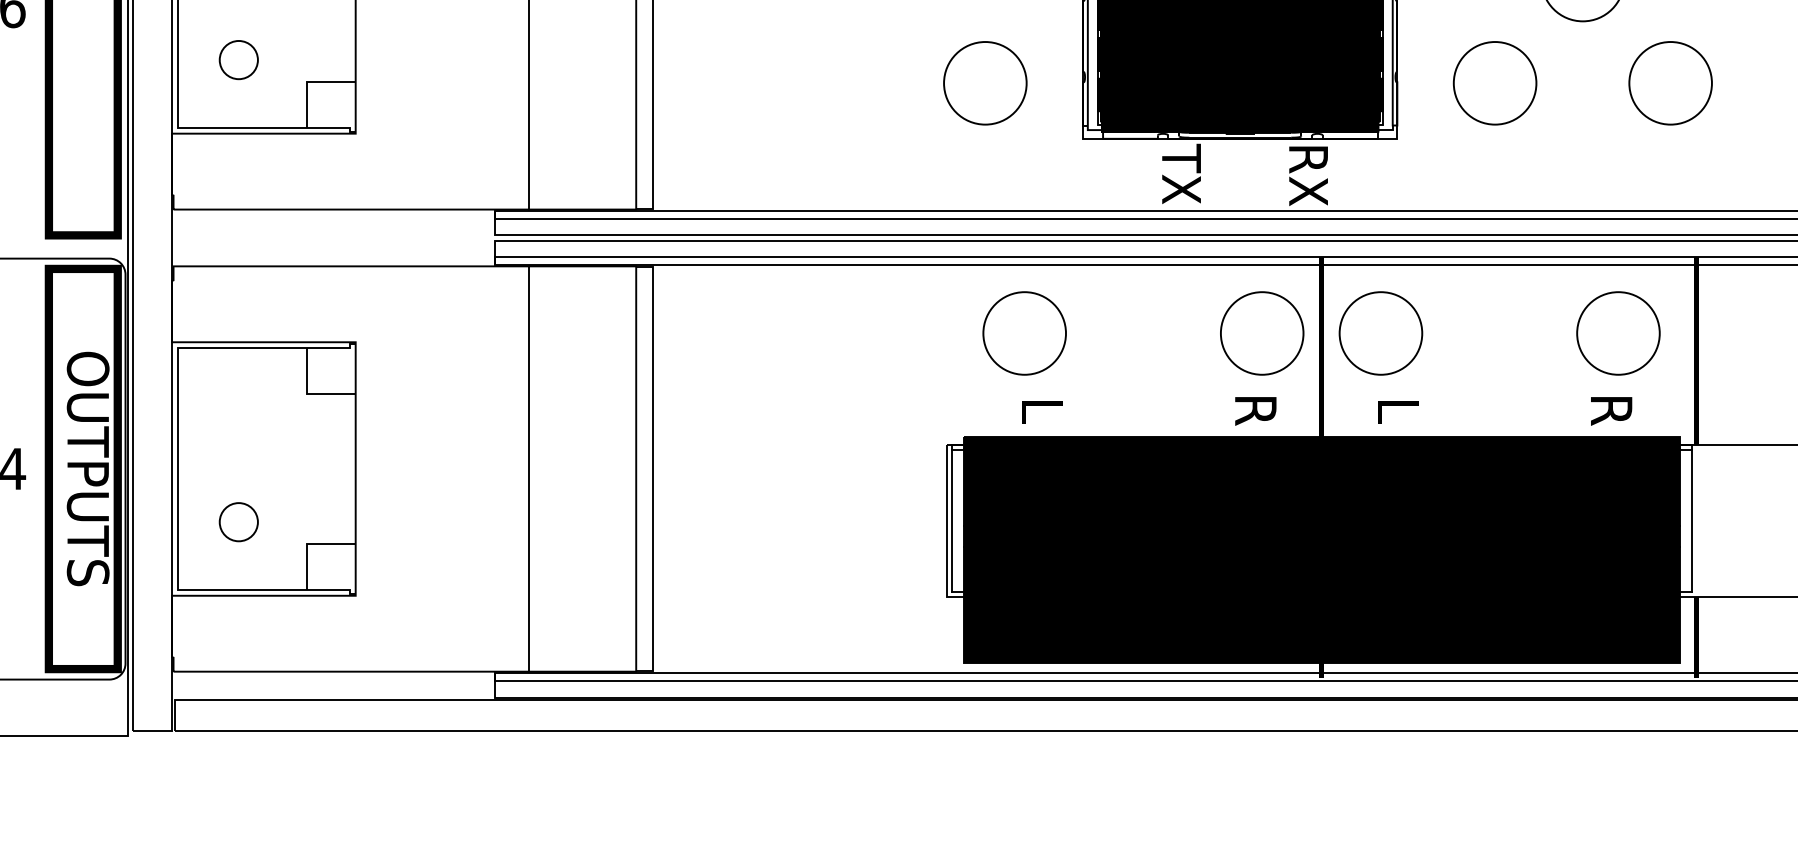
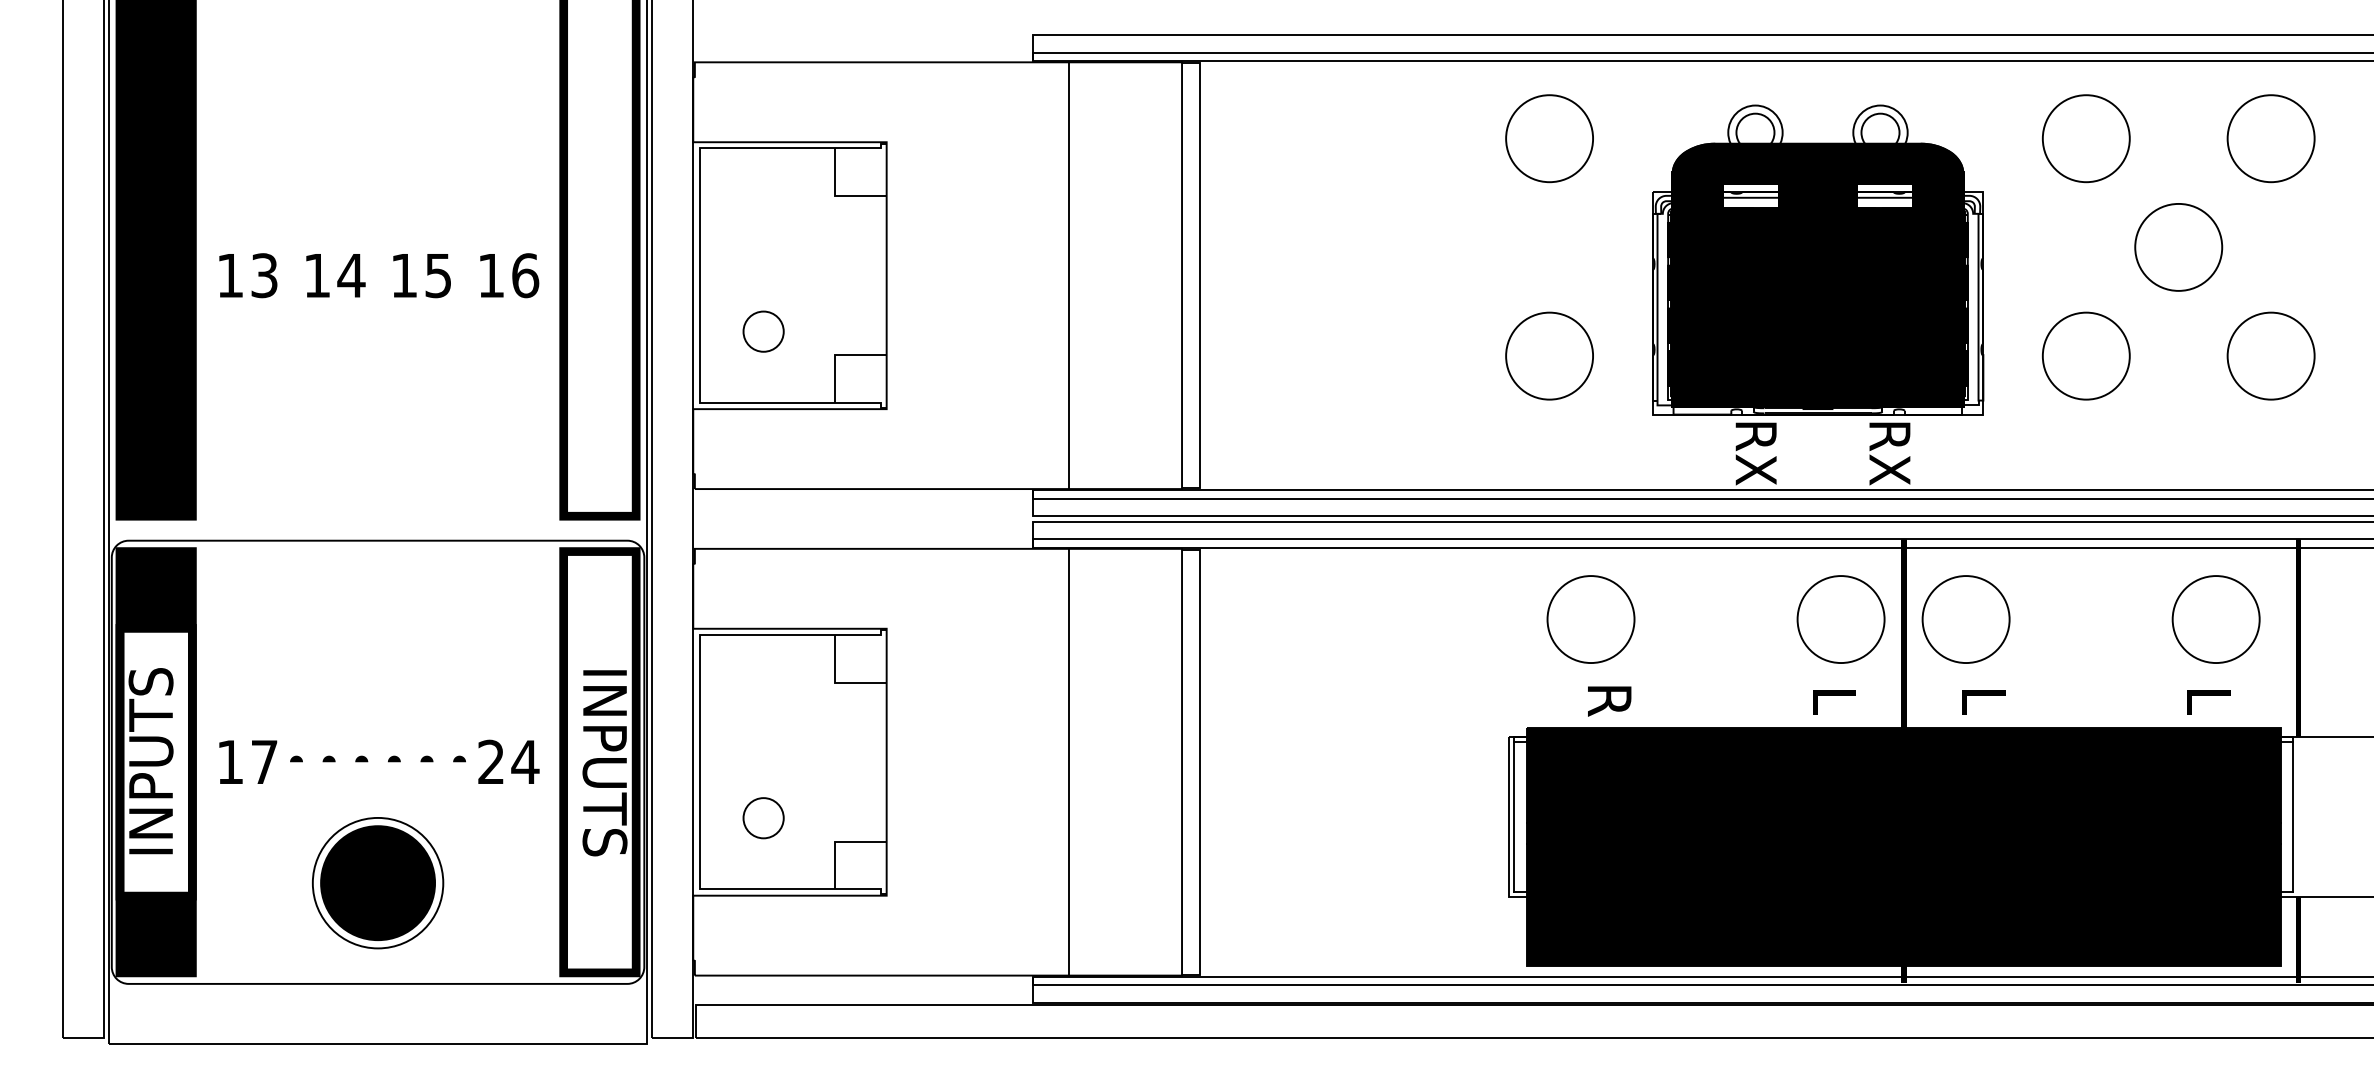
text: (1180, 174) -> (1755, 452), TX -> RX
text: (1042, 411) -> (1609, 701), L -> R
text: (1255, 411) -> (1834, 701), R -> L
text: (1611, 411) -> (2208, 701), R -> L
text: (87, 468) -> (604, 761), OUTPUTS -> INPUTS

